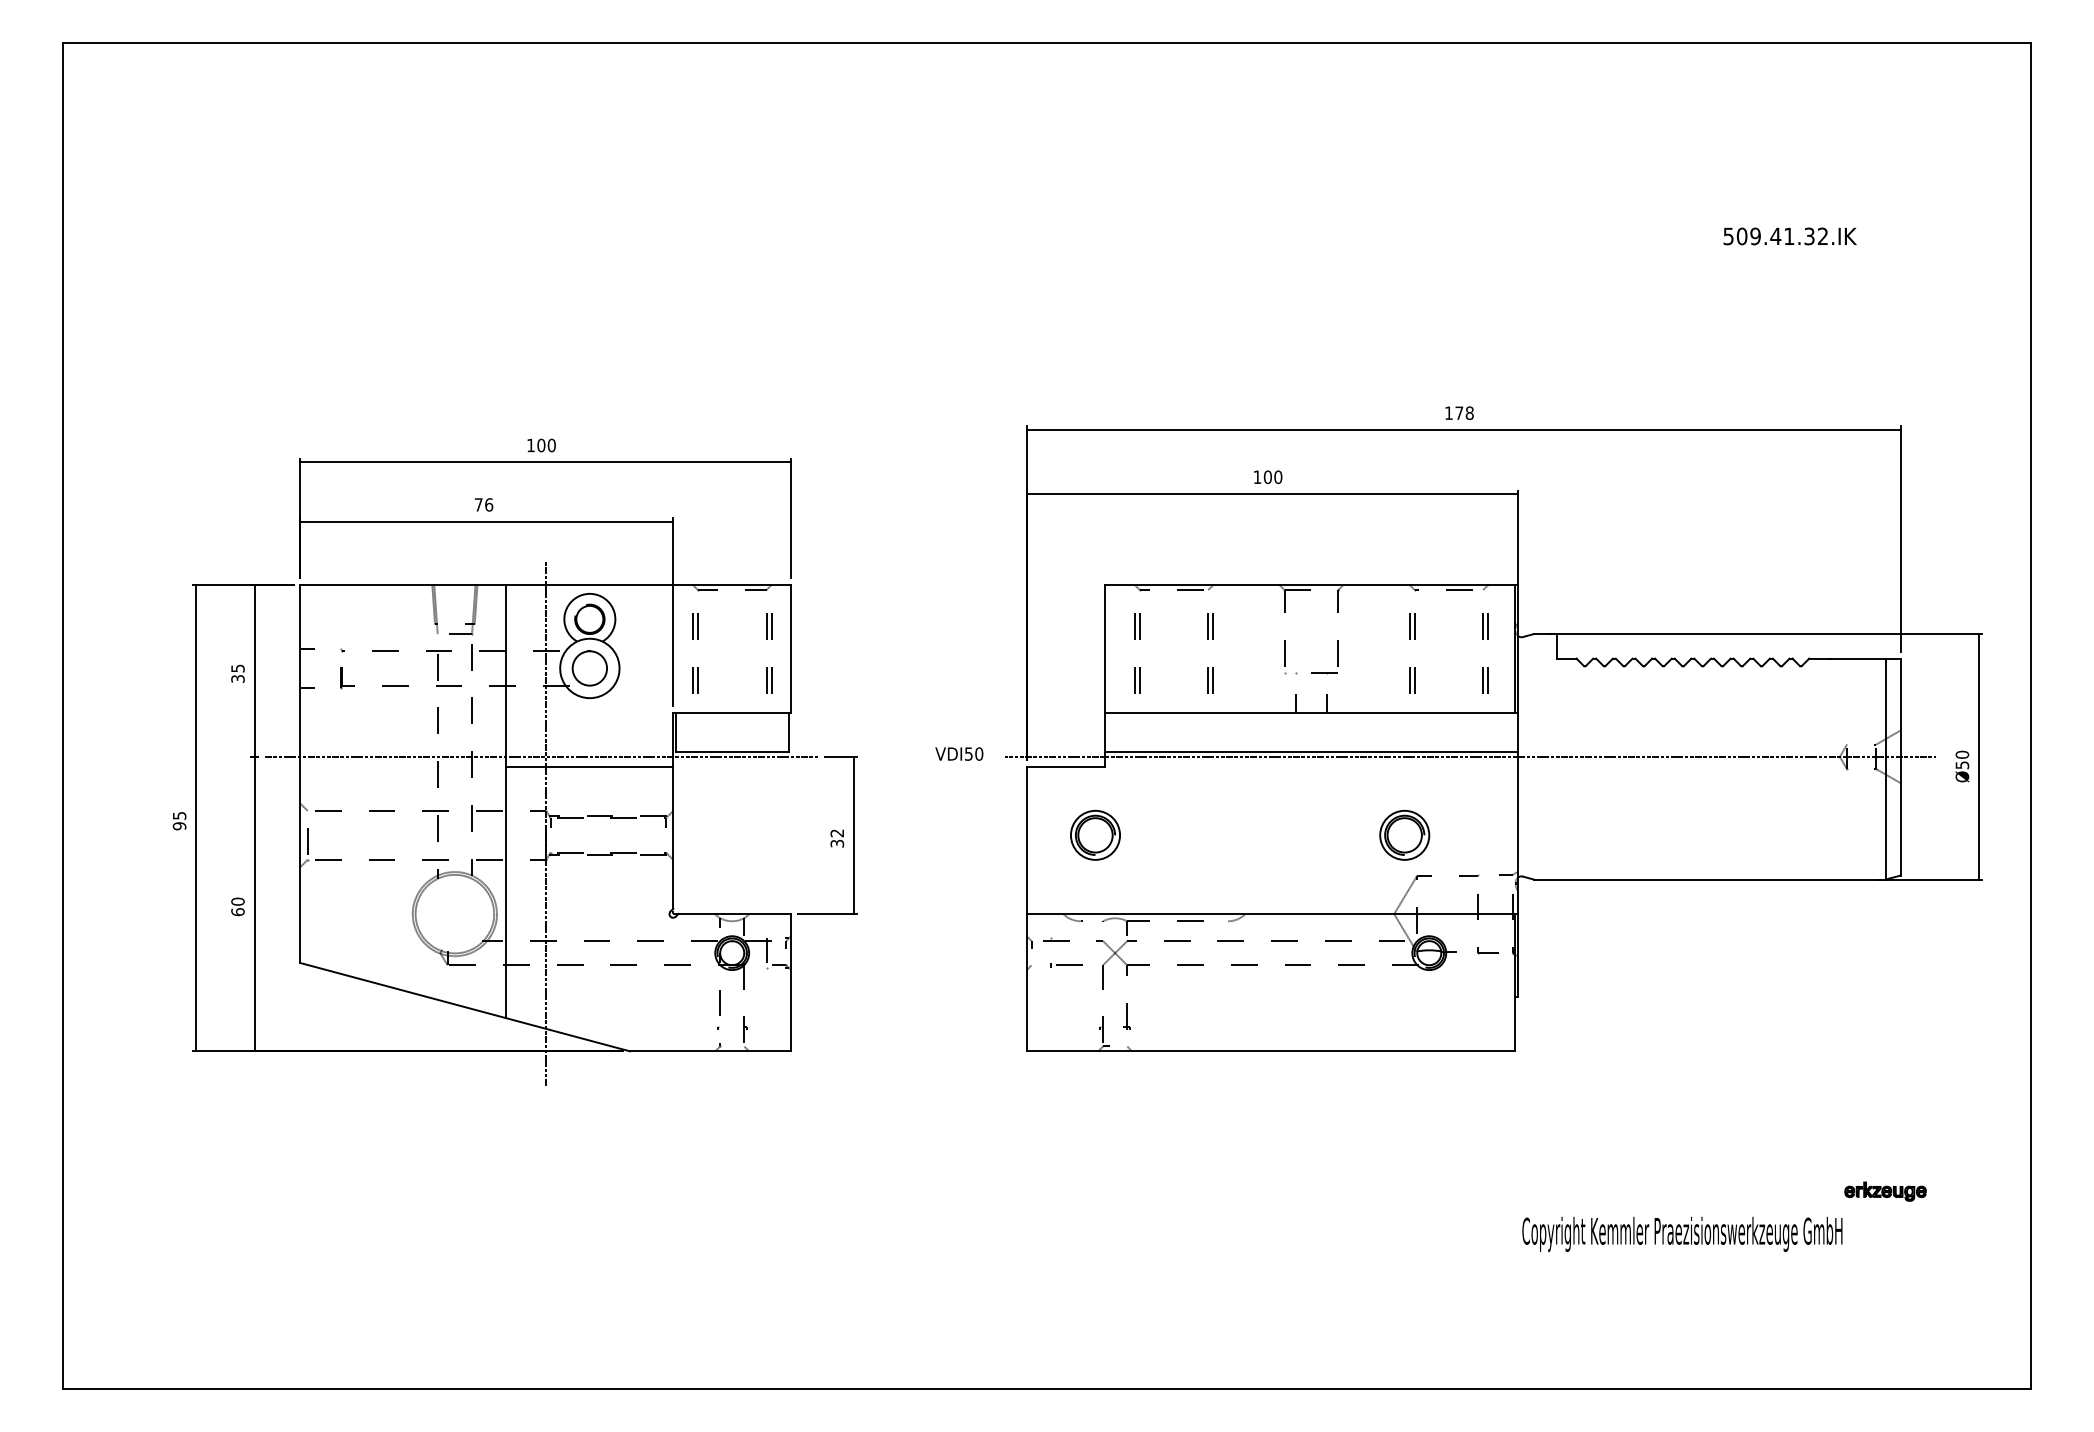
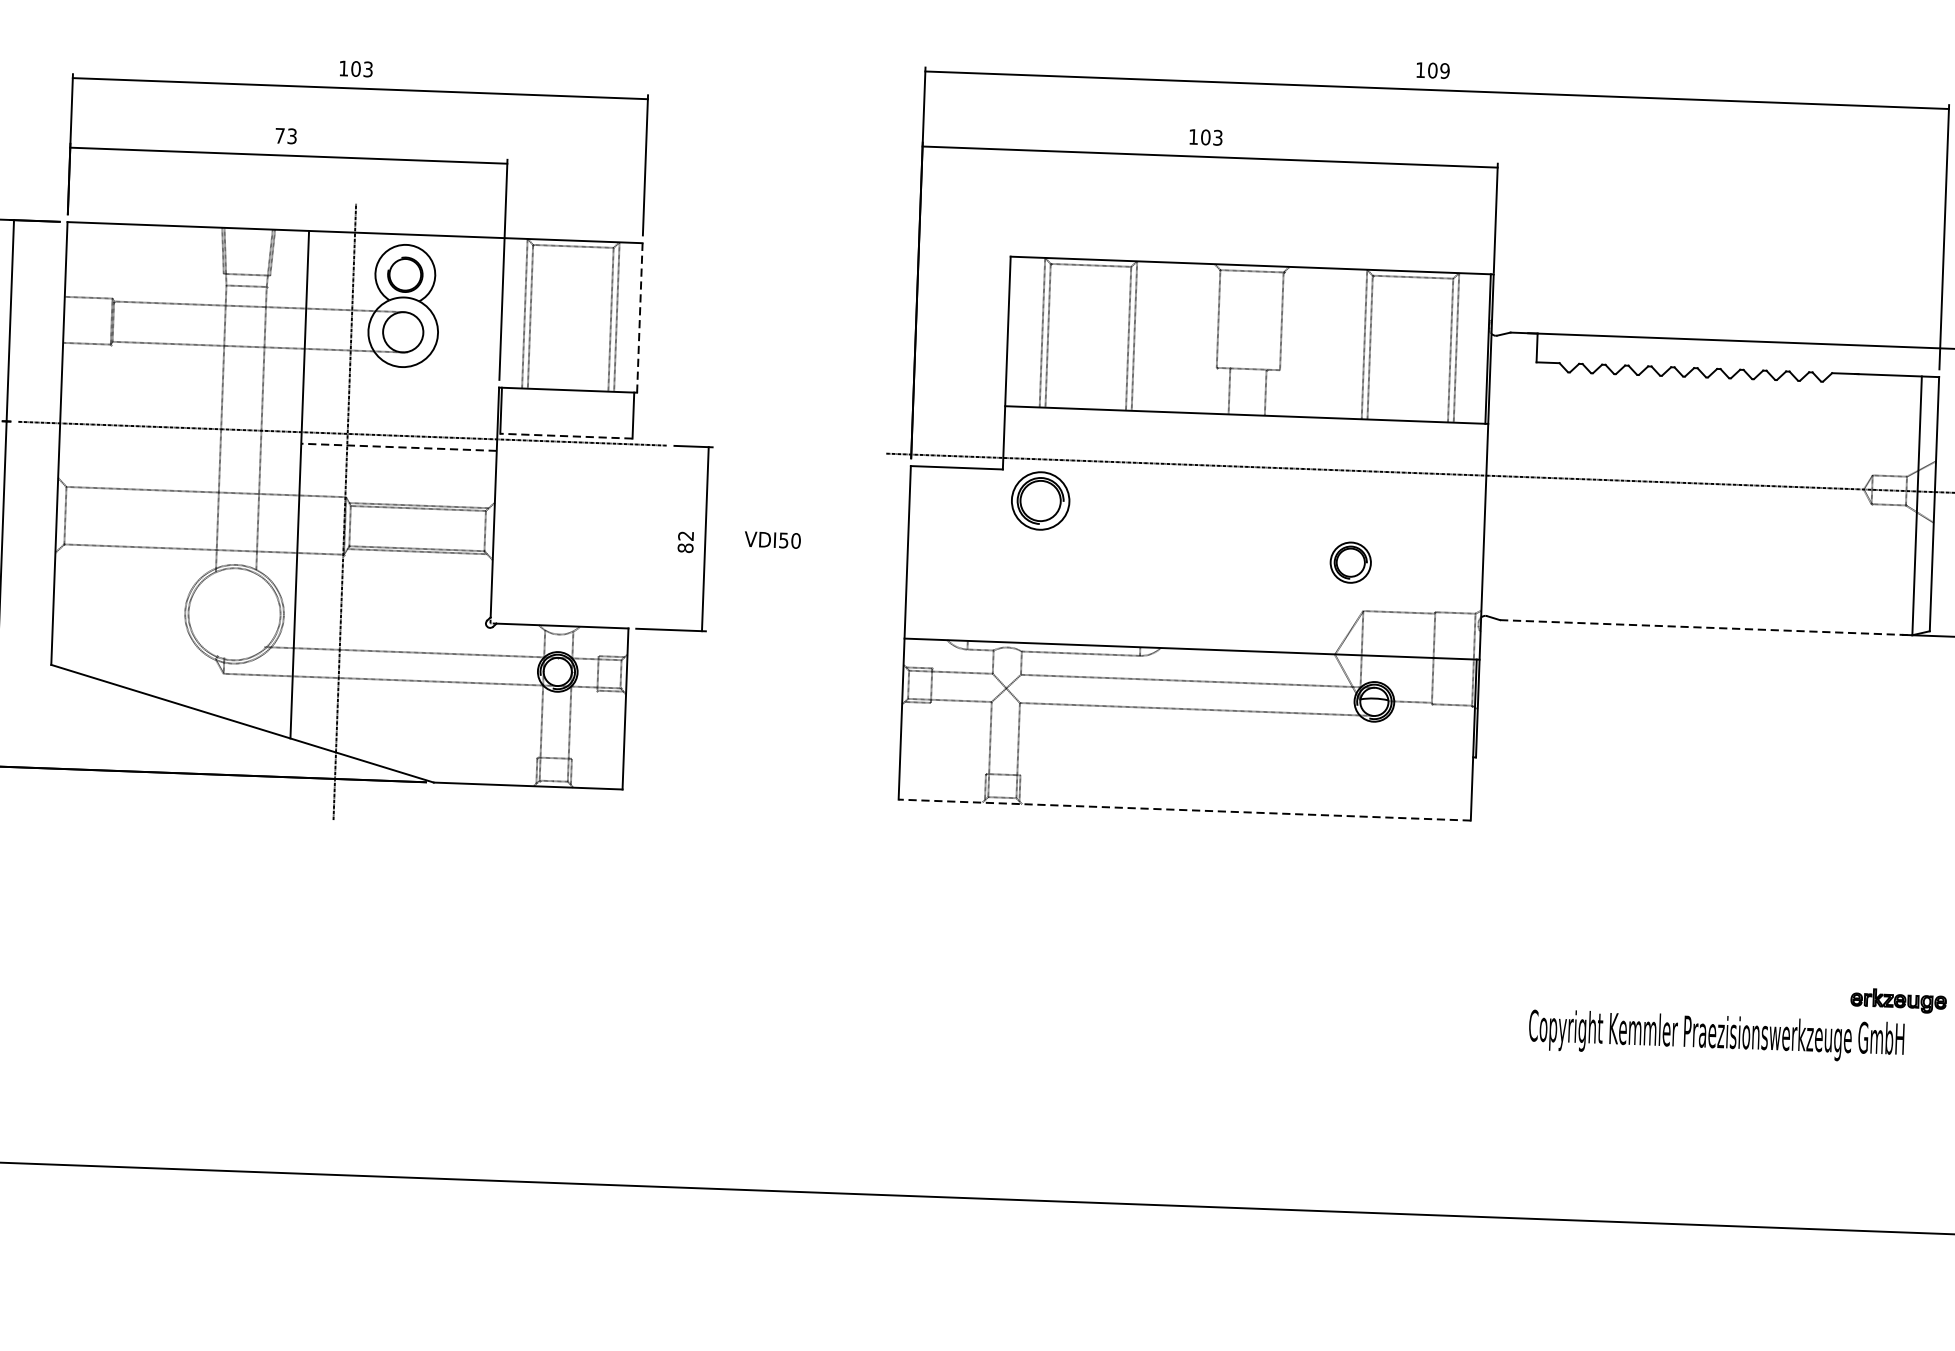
text: (1464, 412) -> (1438, 70), 178 -> 109
text: (551, 445) -> (367, 69), 100 -> 103
text: (1278, 476) -> (1218, 136), 100 -> 103
text: (489, 504) -> (292, 135), 76 -> 73
line: (791, 648) -> (640, 317), solid -> dashed
line: (731, 751) -> (565, 435), solid -> dashed
line: (1311, 751) -> (1245, 460), removed
text: (959, 753) -> (772, 539), moved
line: (589, 766) -> (398, 447), solid -> dashed
part: (1095, 834) -> (1040, 499), moved
part: (1404, 834) -> (1350, 561), size x0.7
text: (837, 843) -> (685, 547), 32 -> 82
line: (1709, 879) -> (1705, 627), solid -> dashed
line: (1270, 1051) -> (1184, 810), solid -> dashed
text: (1682, 1234) -> (1716, 1036), moved

